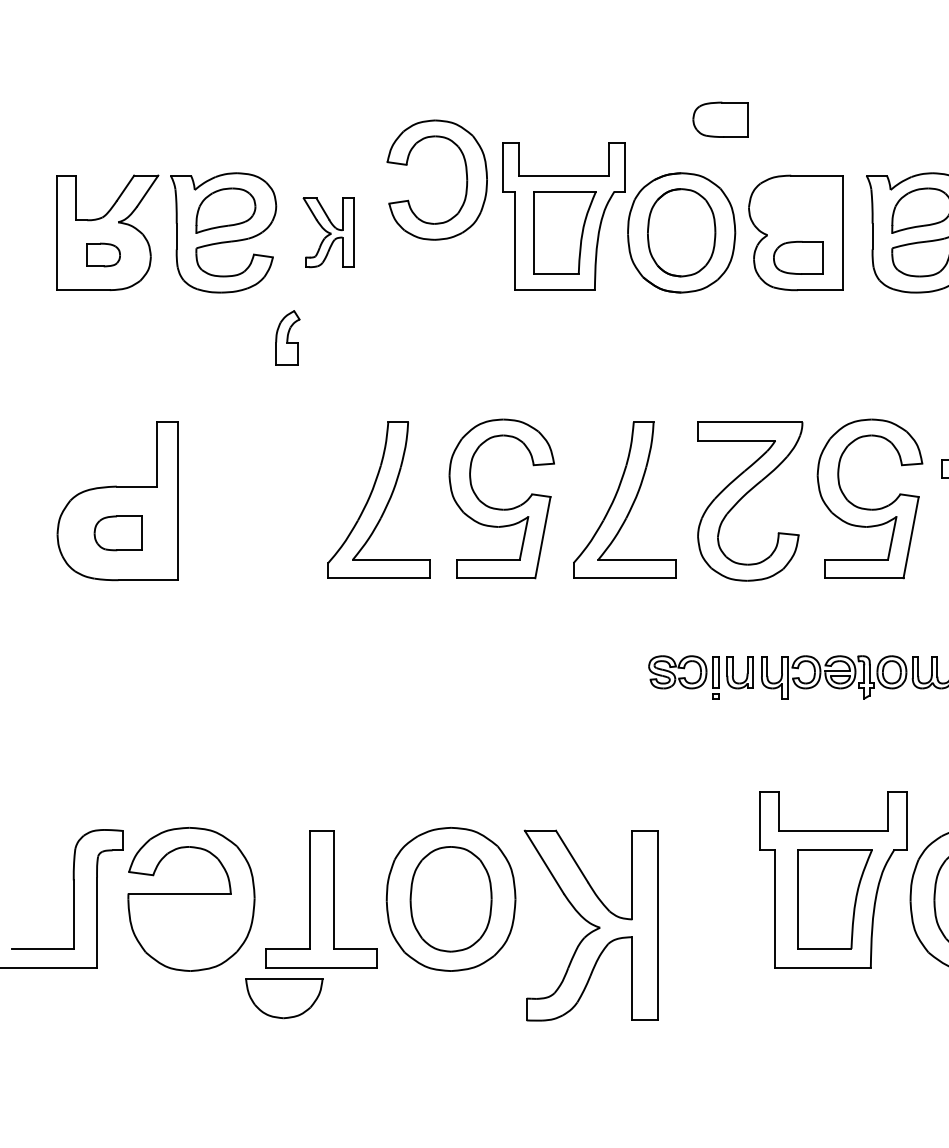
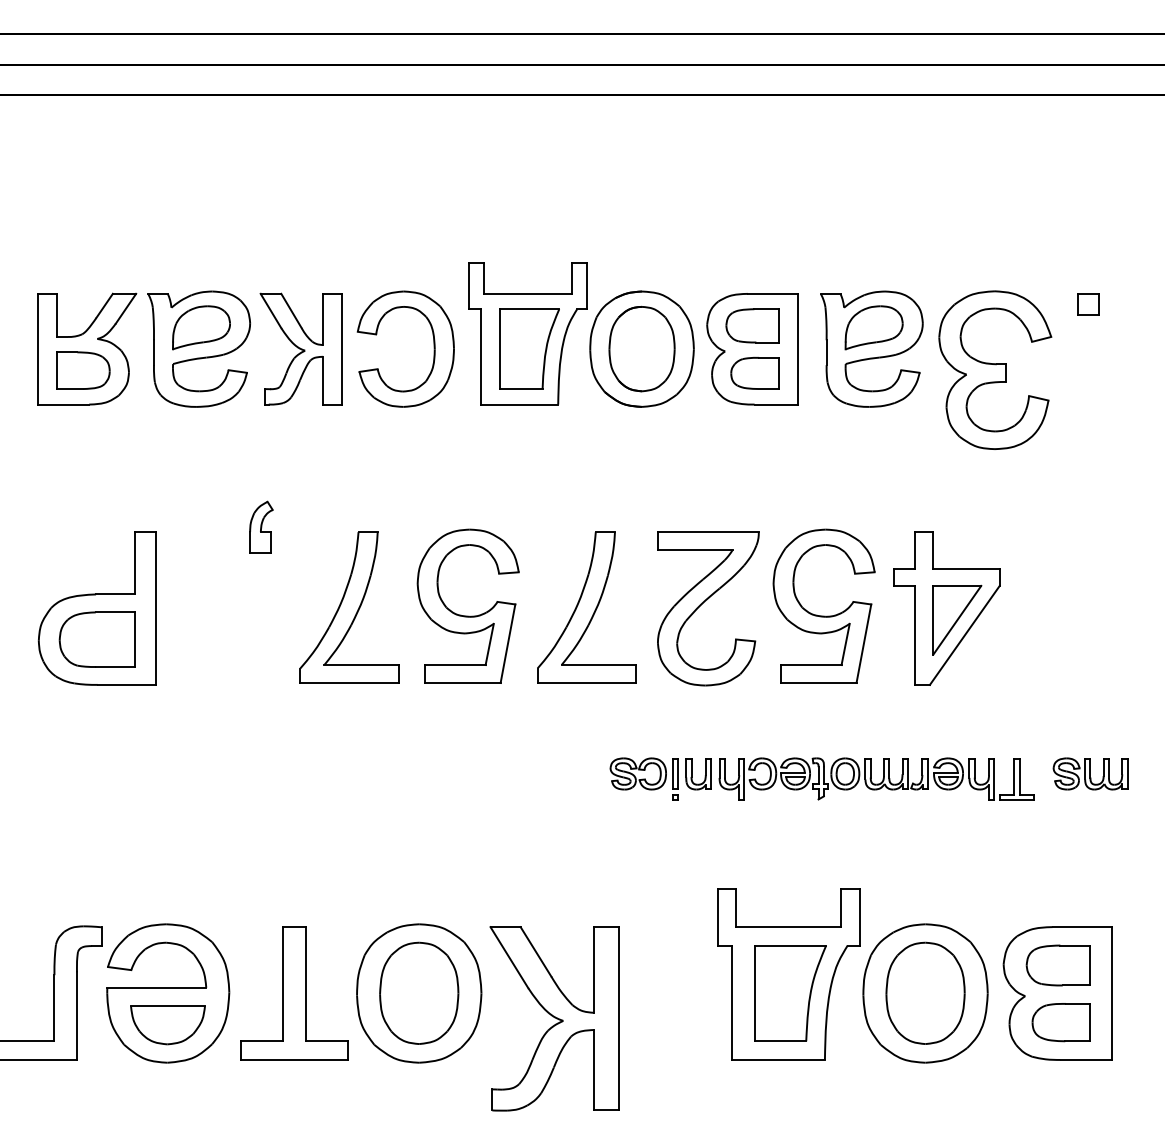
part: (720, 119) -> (752, 325), moved
part: (465, 179) -> (433, 348), moved
part: (328, 232) -> (300, 348), size x1.67
part: (103, 254) -> (83, 370), size x1.67
part: (287, 336) -> (261, 526), moved
part: (117, 533) -> (96, 639), size x1.67
part: (283, 998) -> (167, 1025), moved

